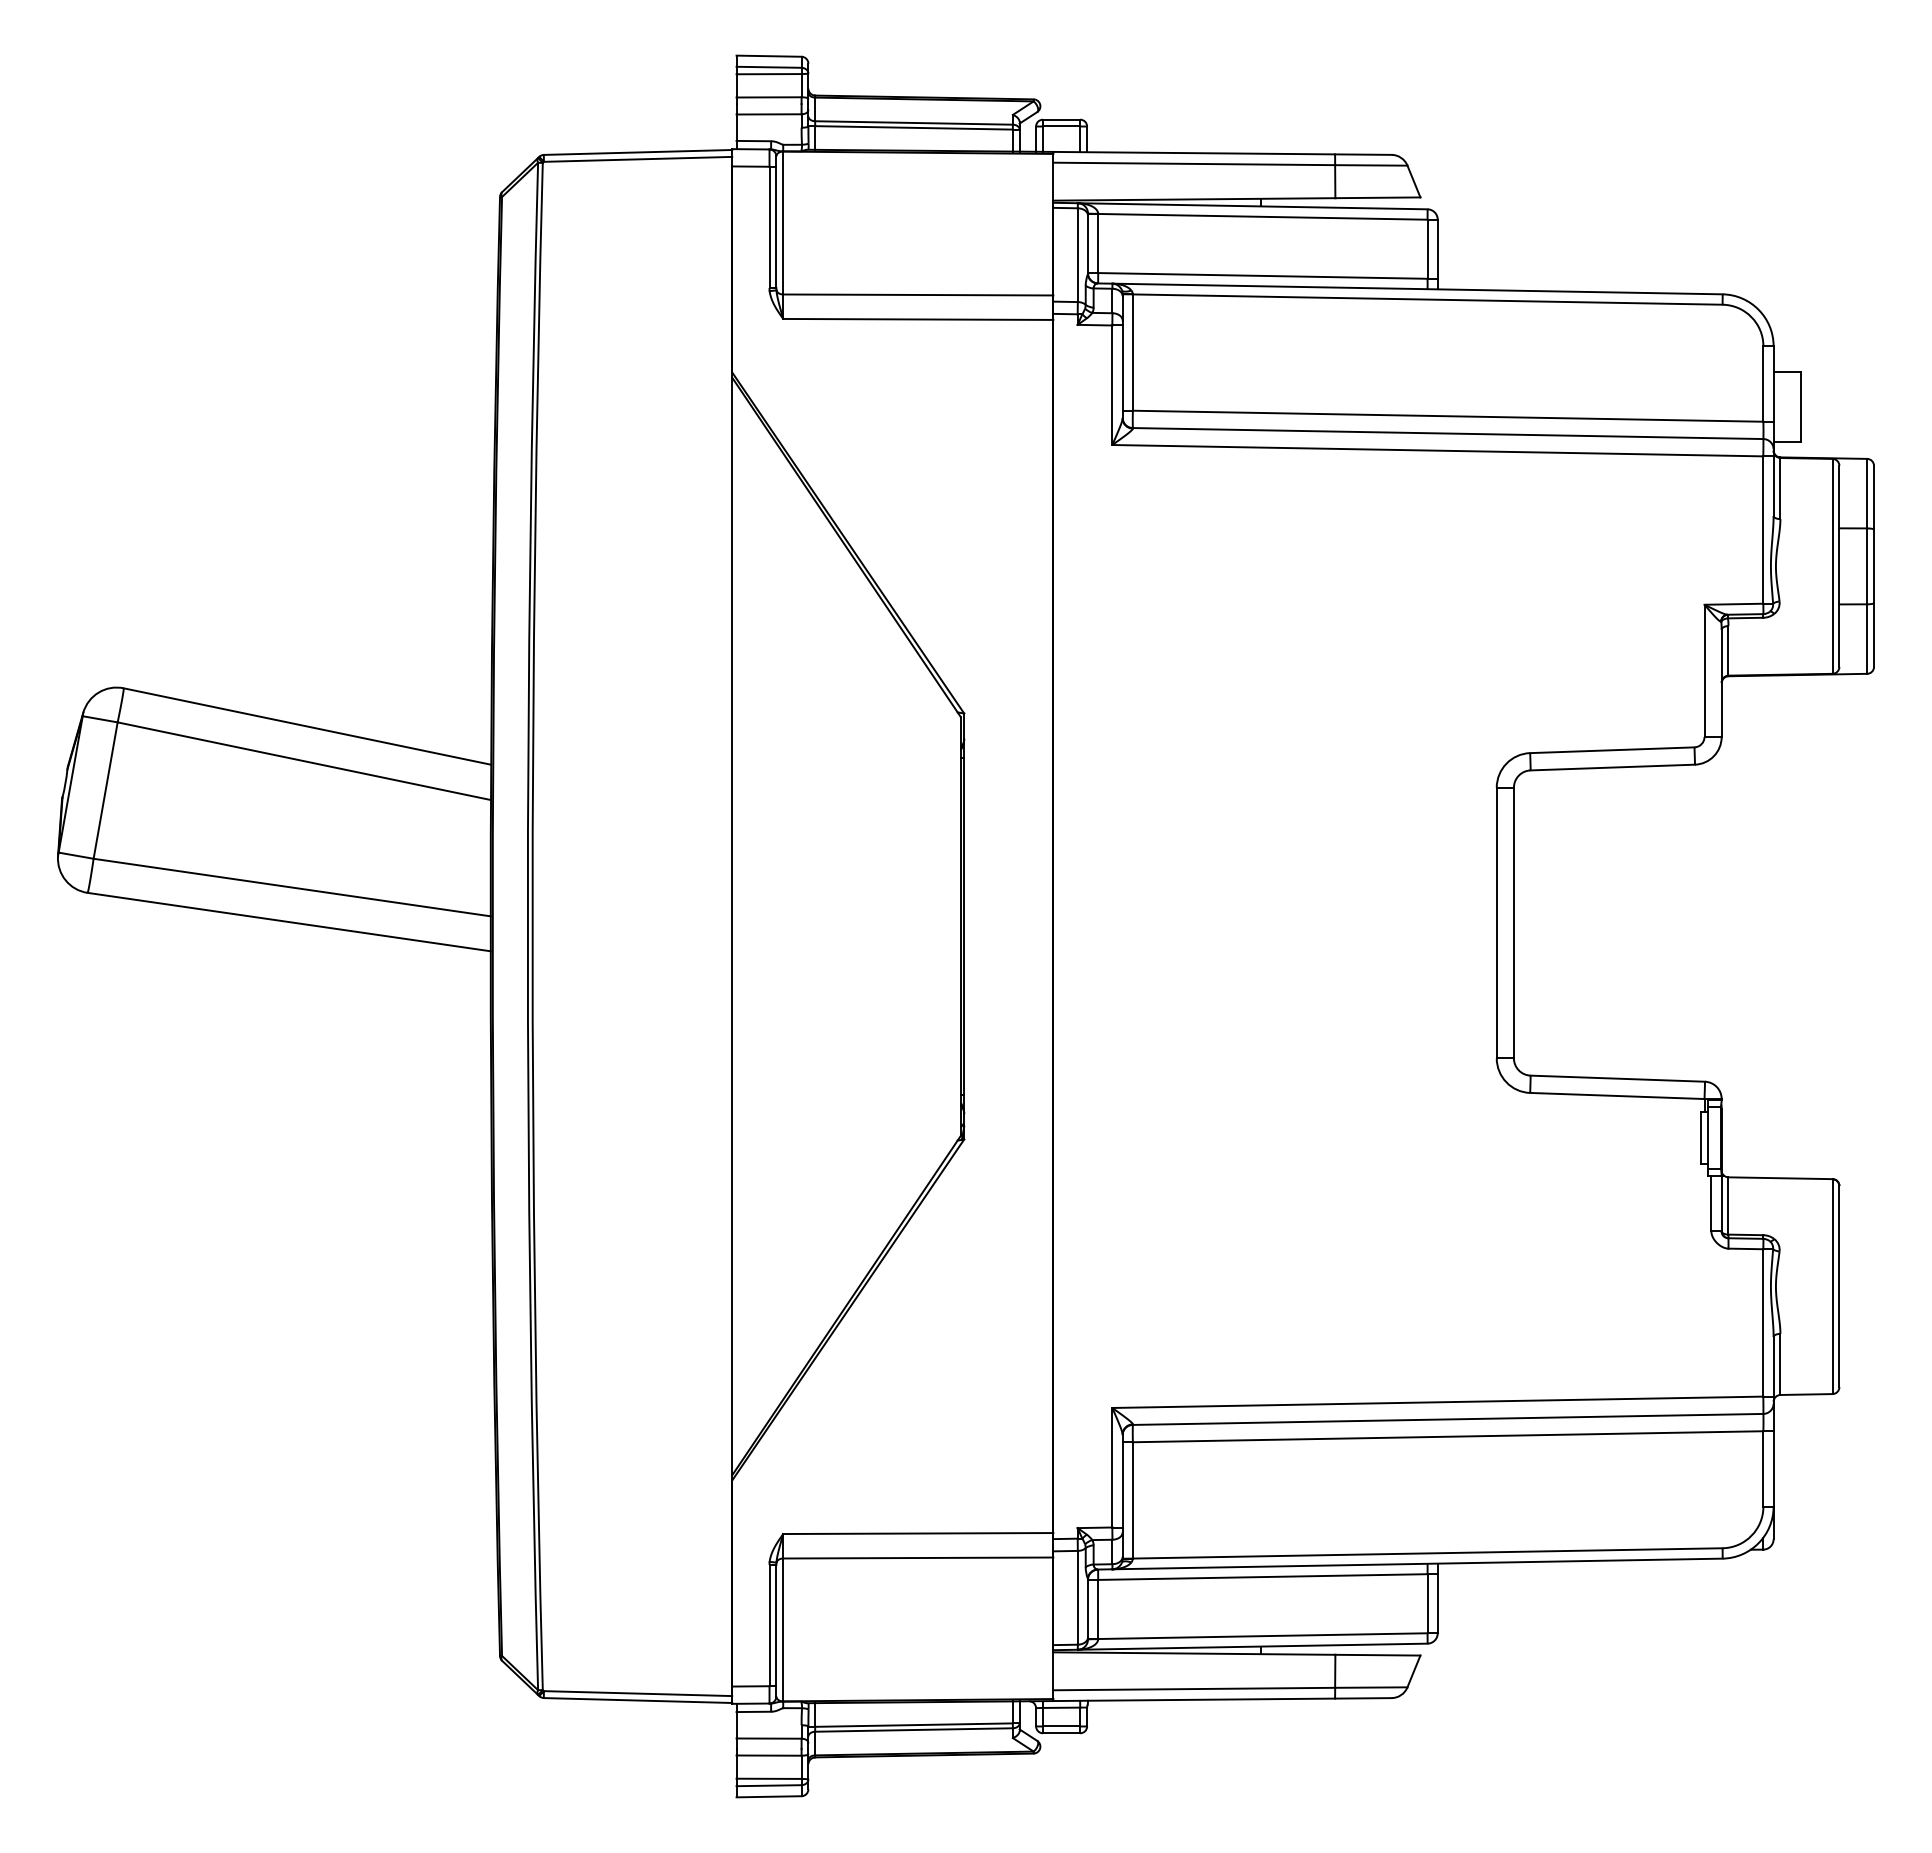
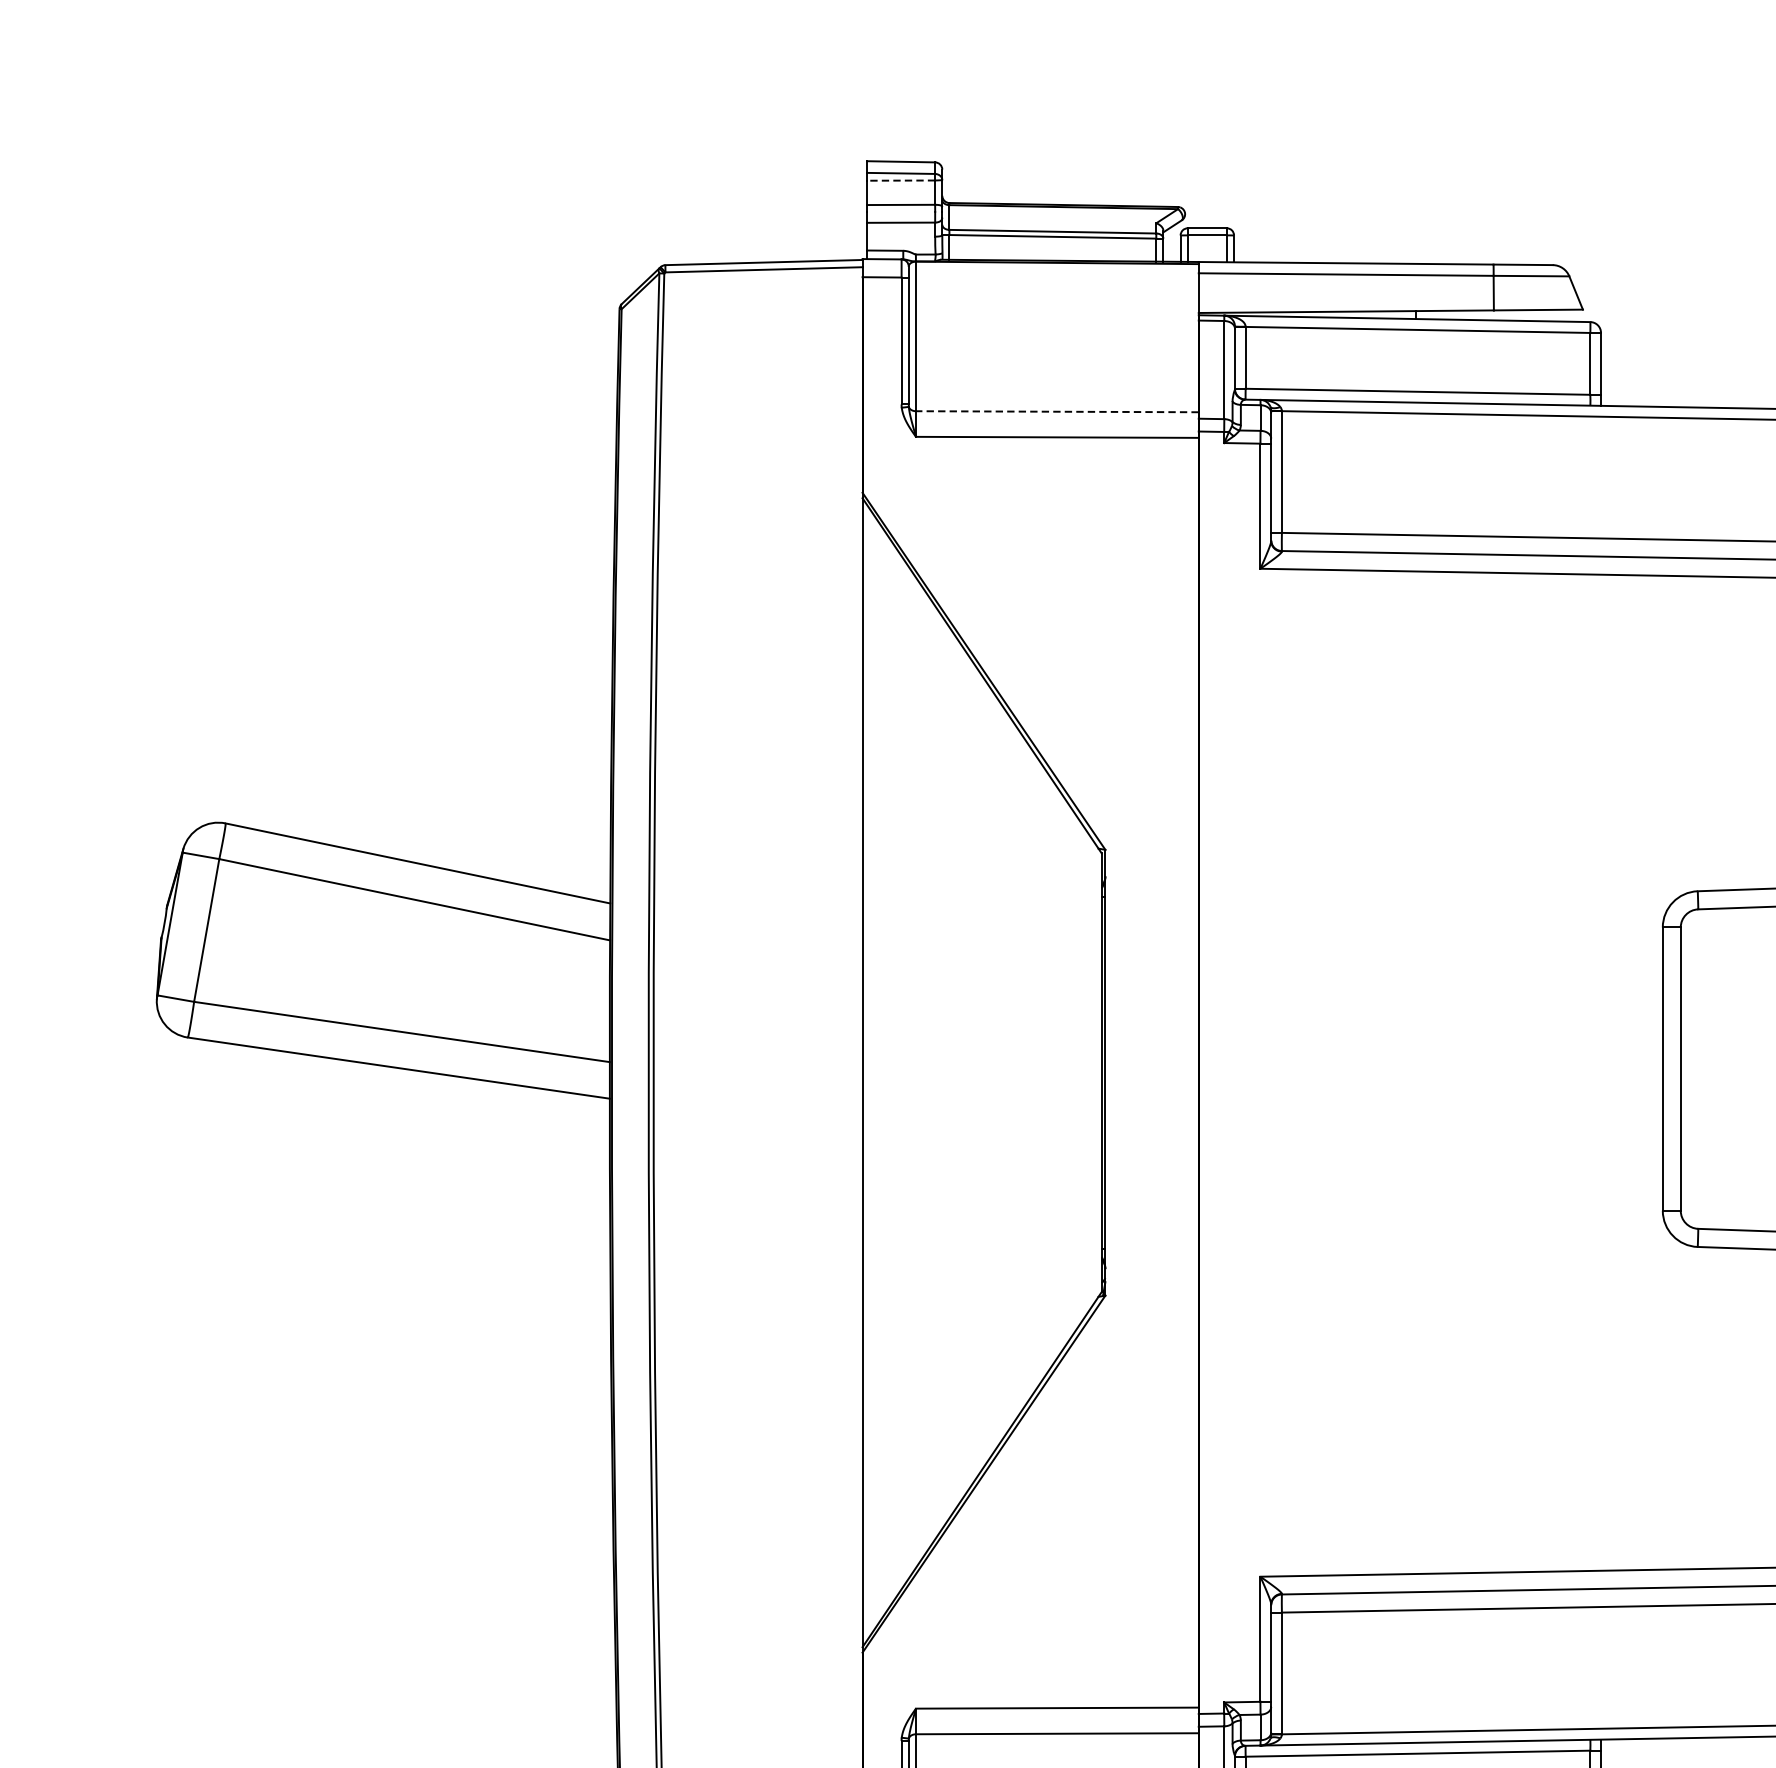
line: (769, 74) -> (901, 180), solid -> dashed
line: (917, 294) -> (1056, 411), solid -> dashed

